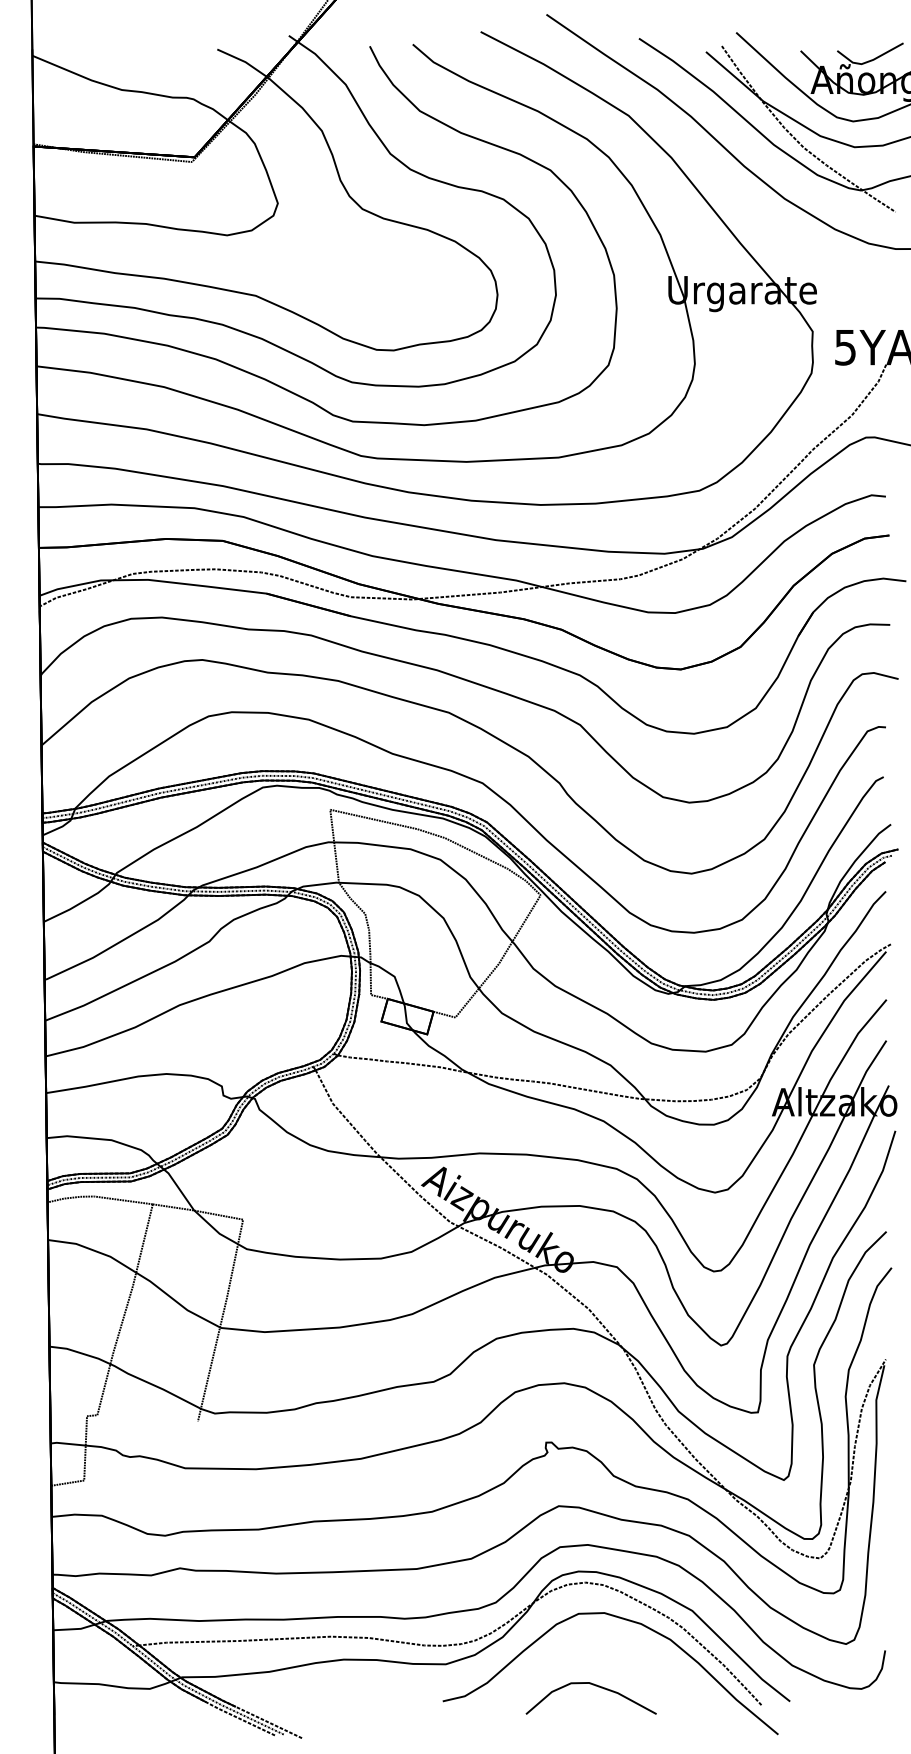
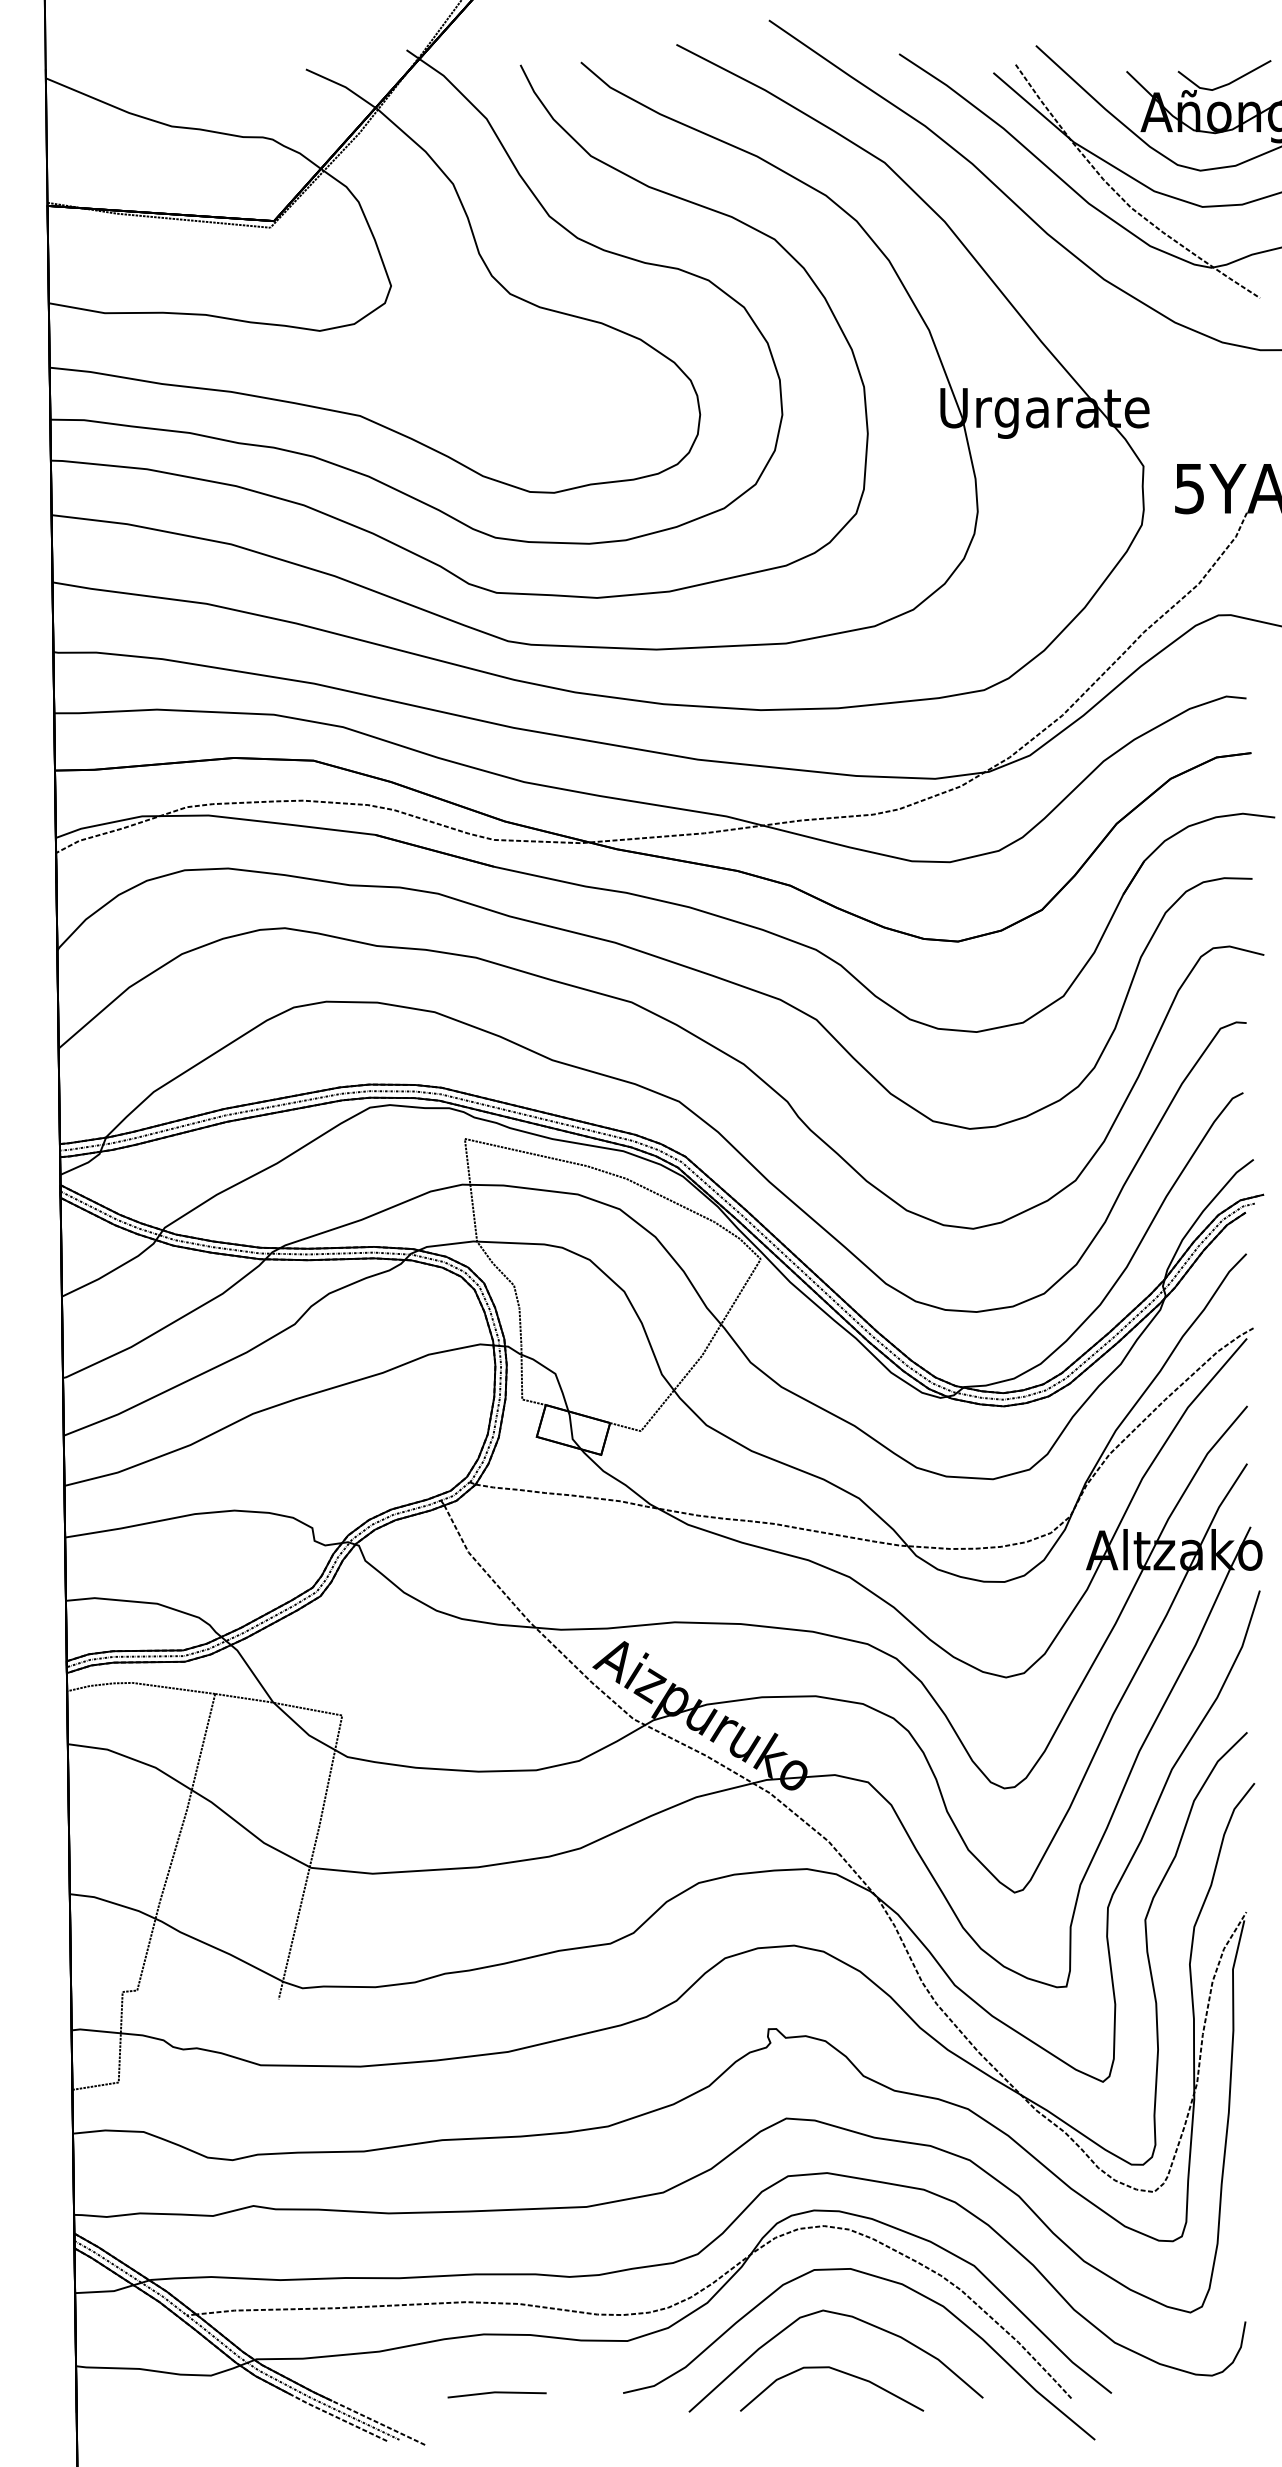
curve: (602, 1647) -> (847, 2317), added
line: (353, 1701) -> (497, 2393), added

